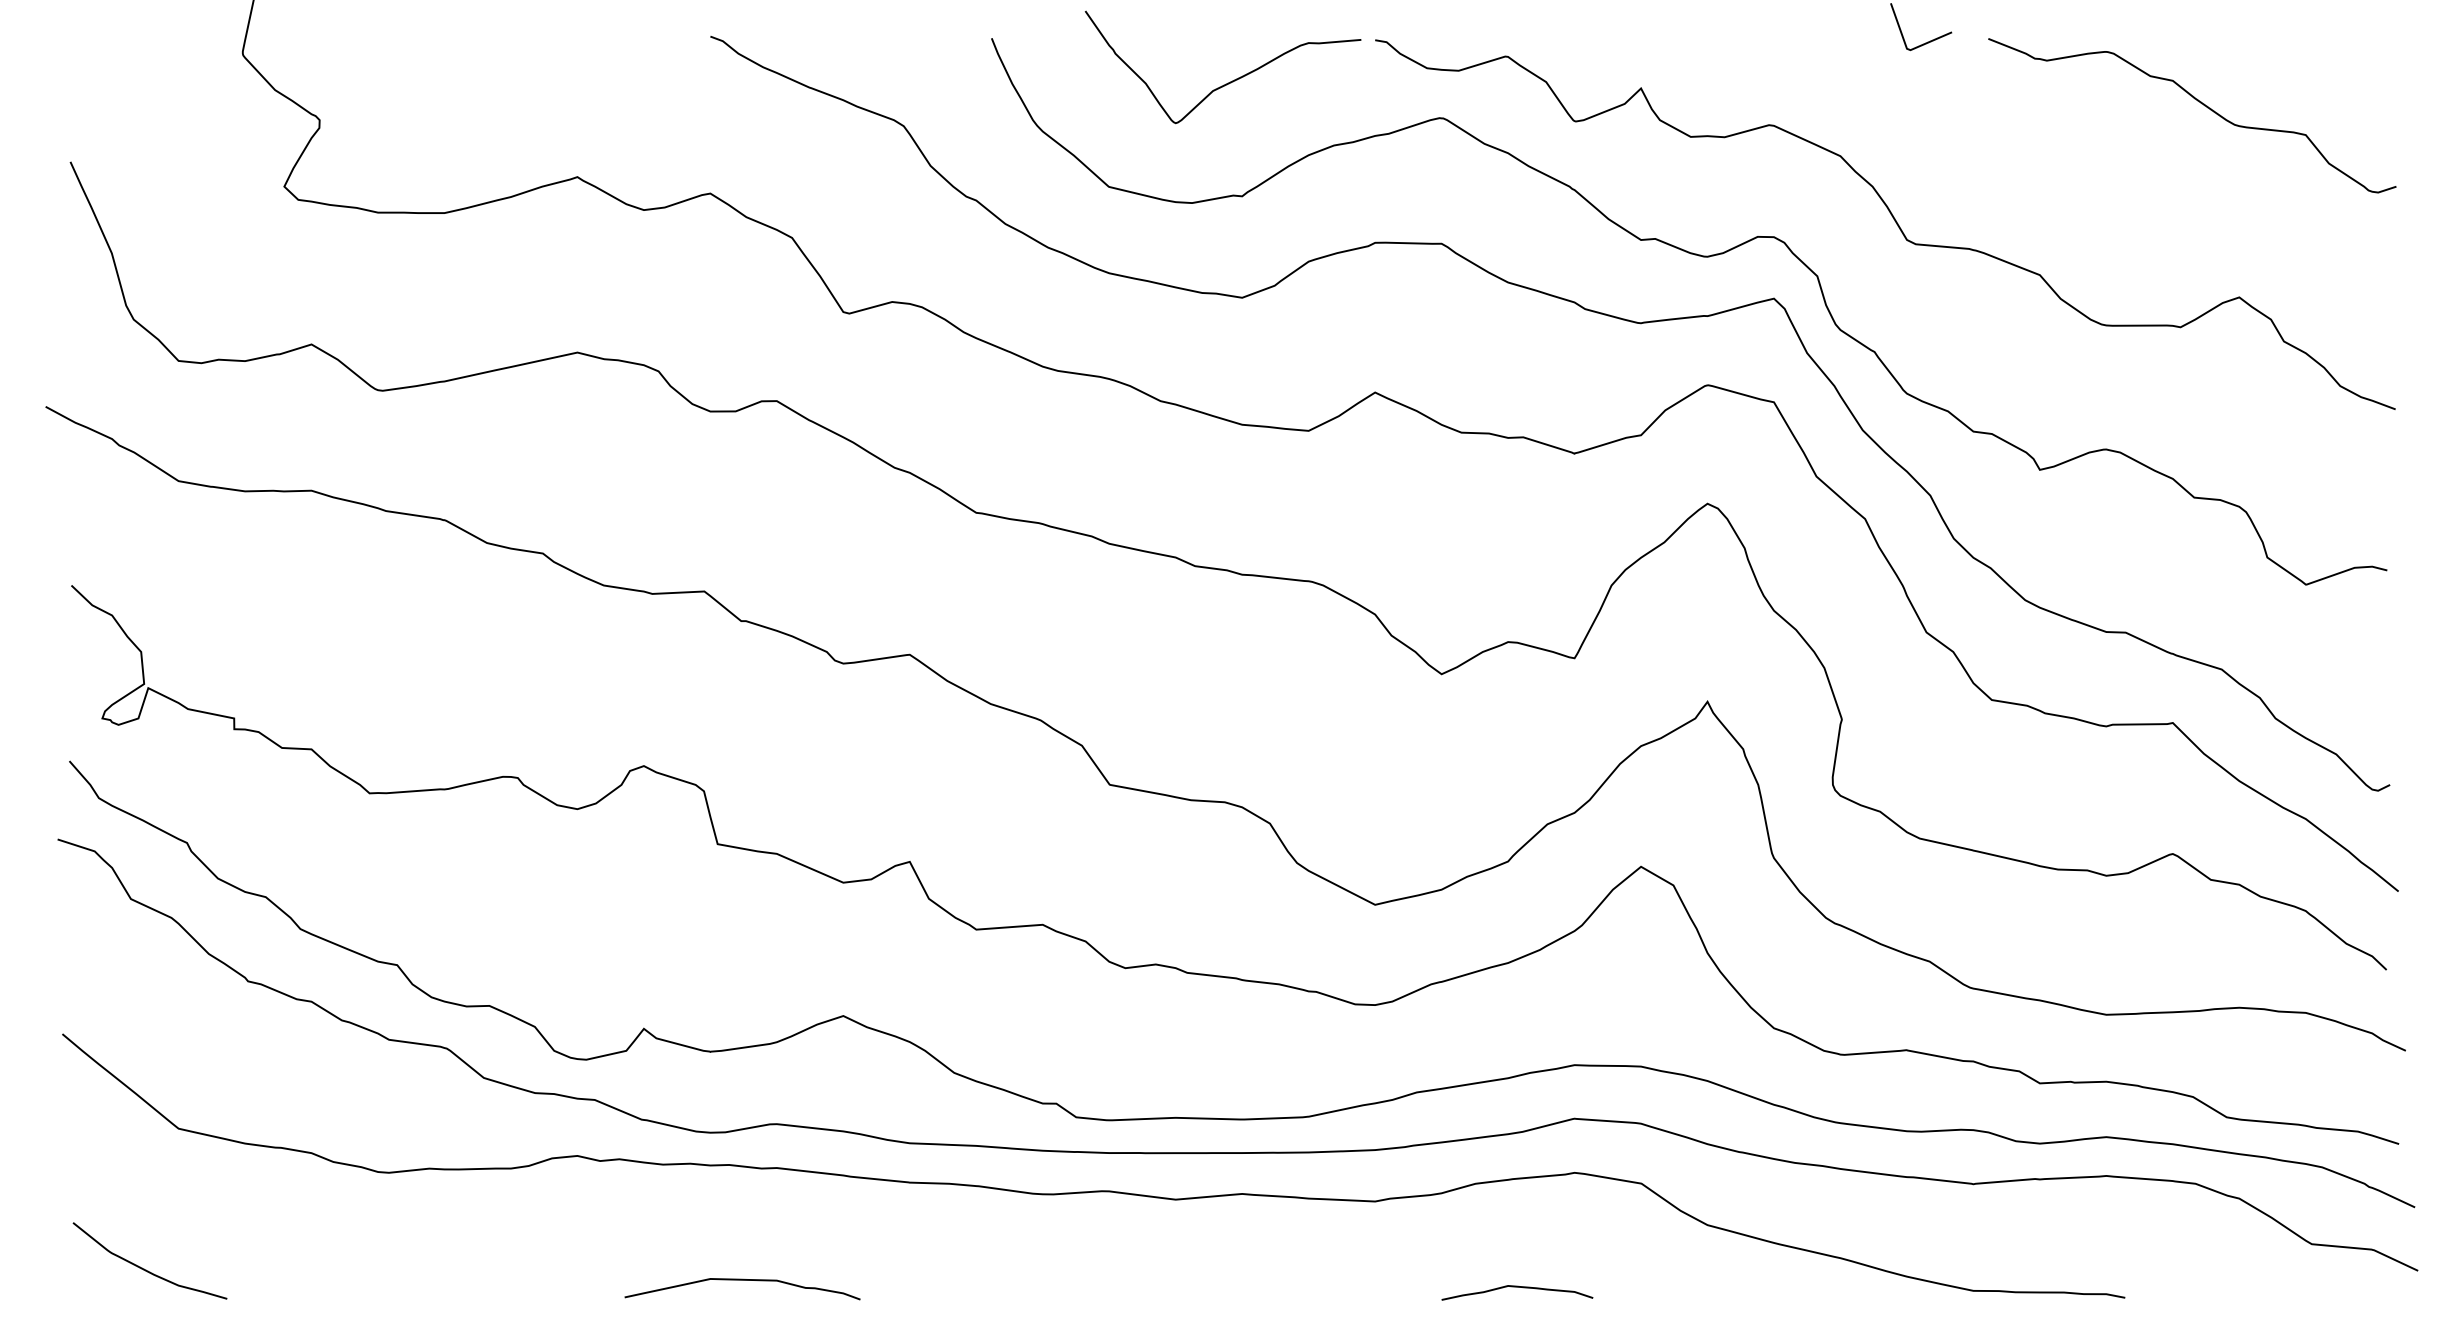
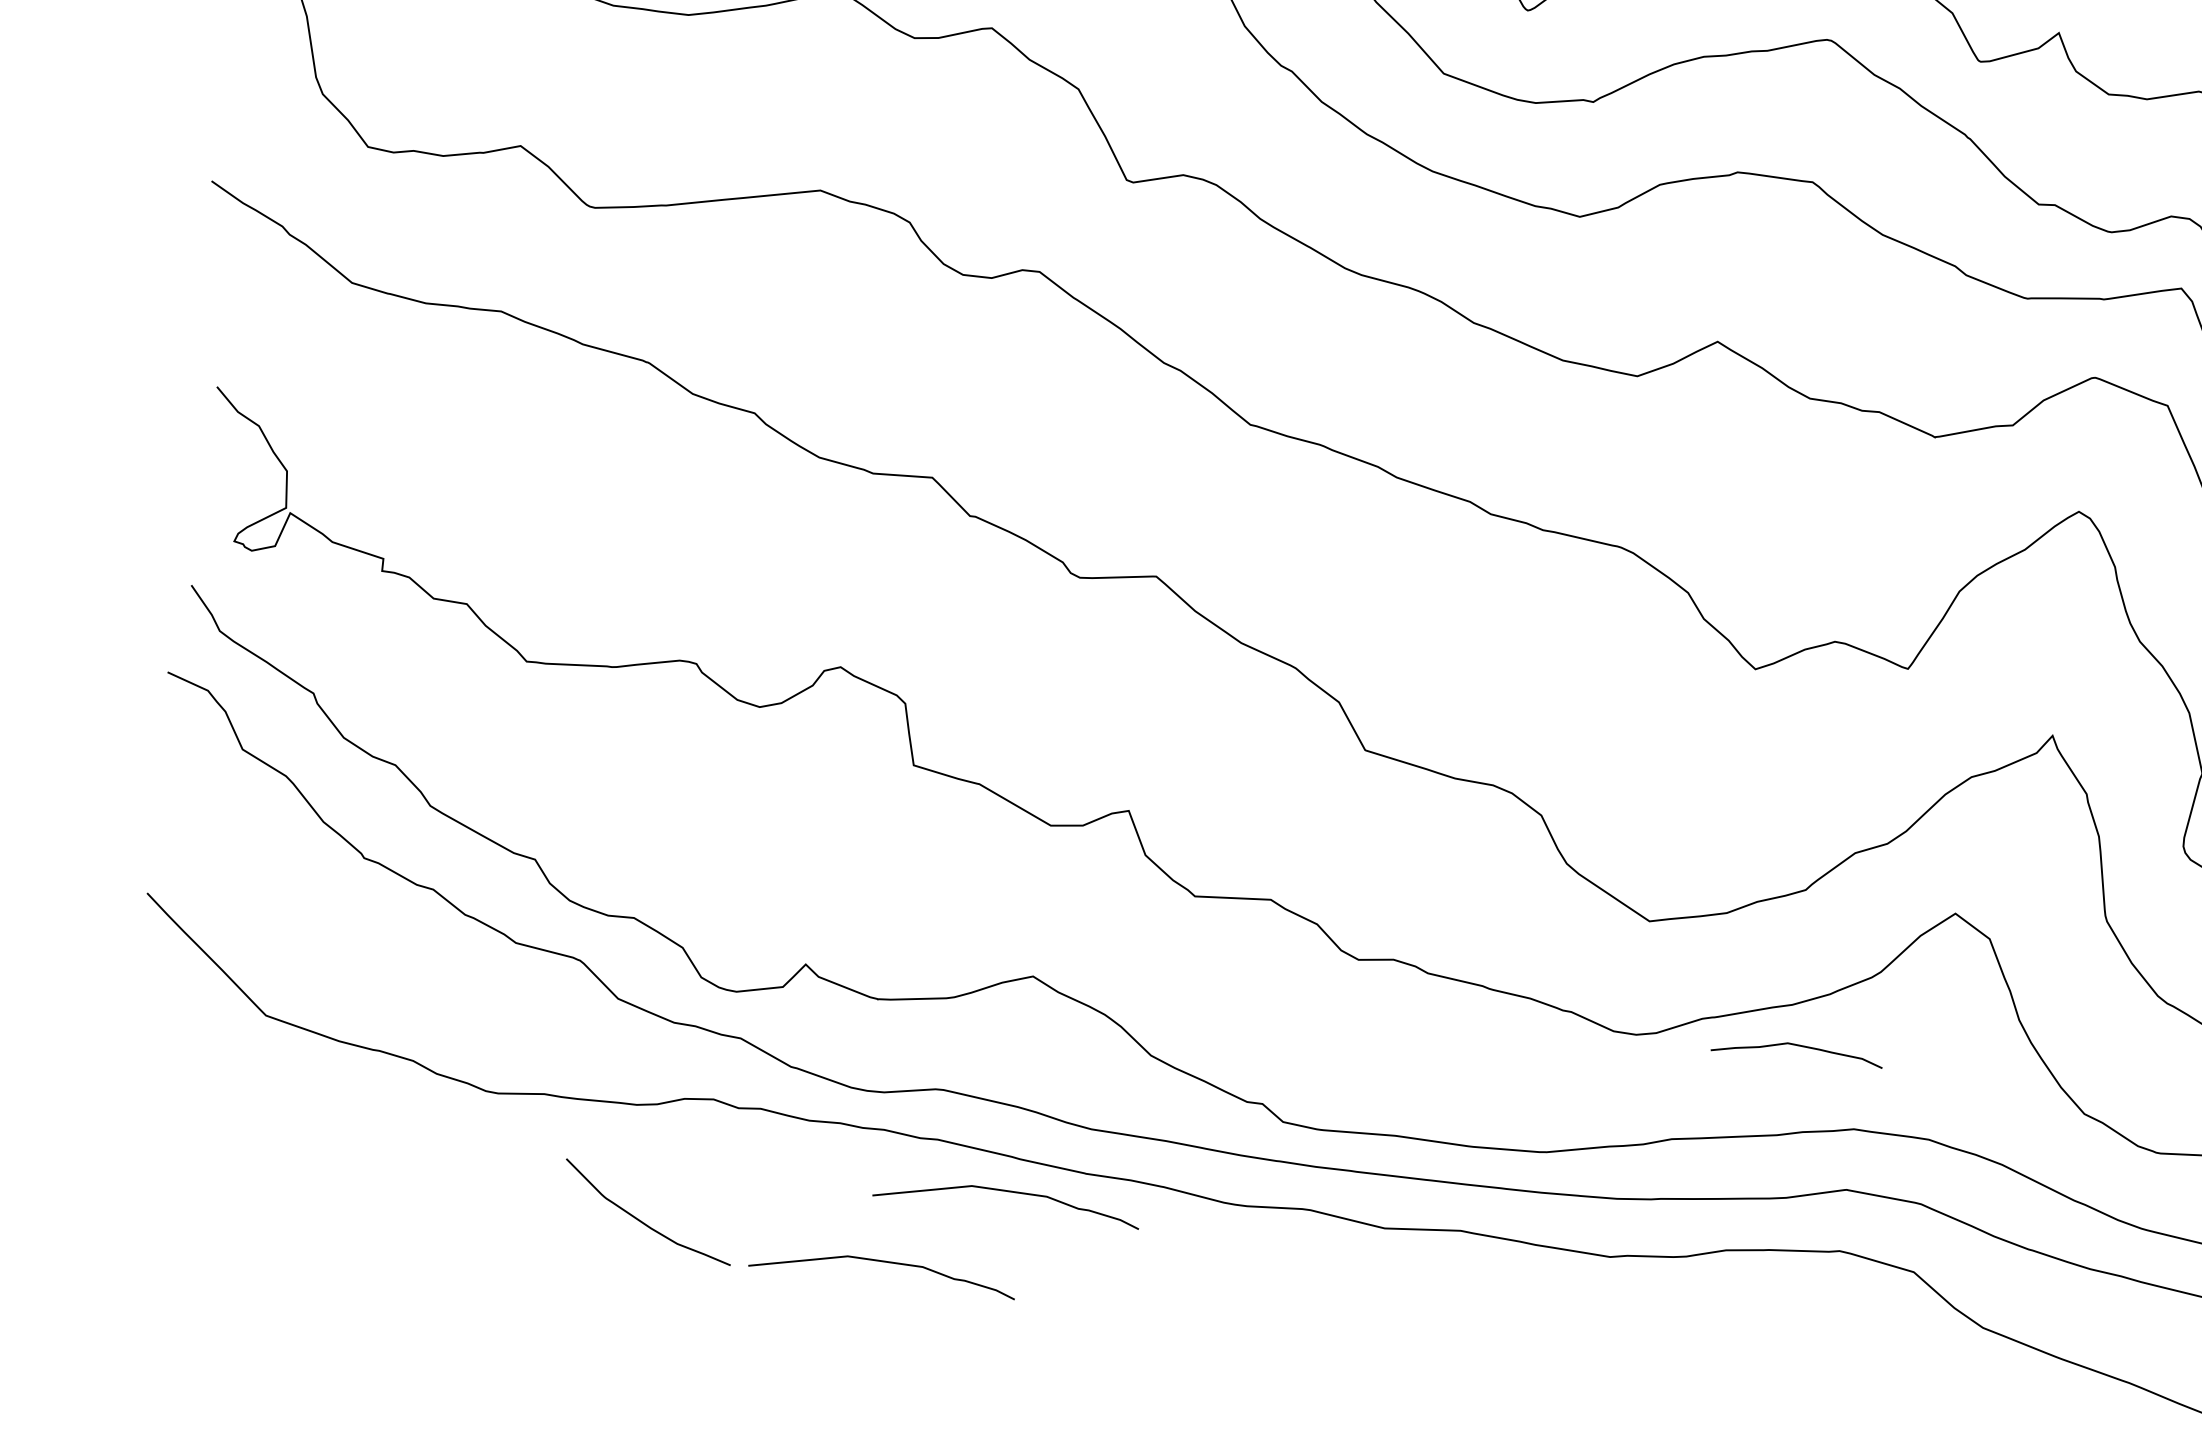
curve: (843, 1206) -> (1007, 1192), added
curve: (144, 1268) -> (641, 1220), moved
curve: (1517, 1287) -> (1798, 1046), moved

